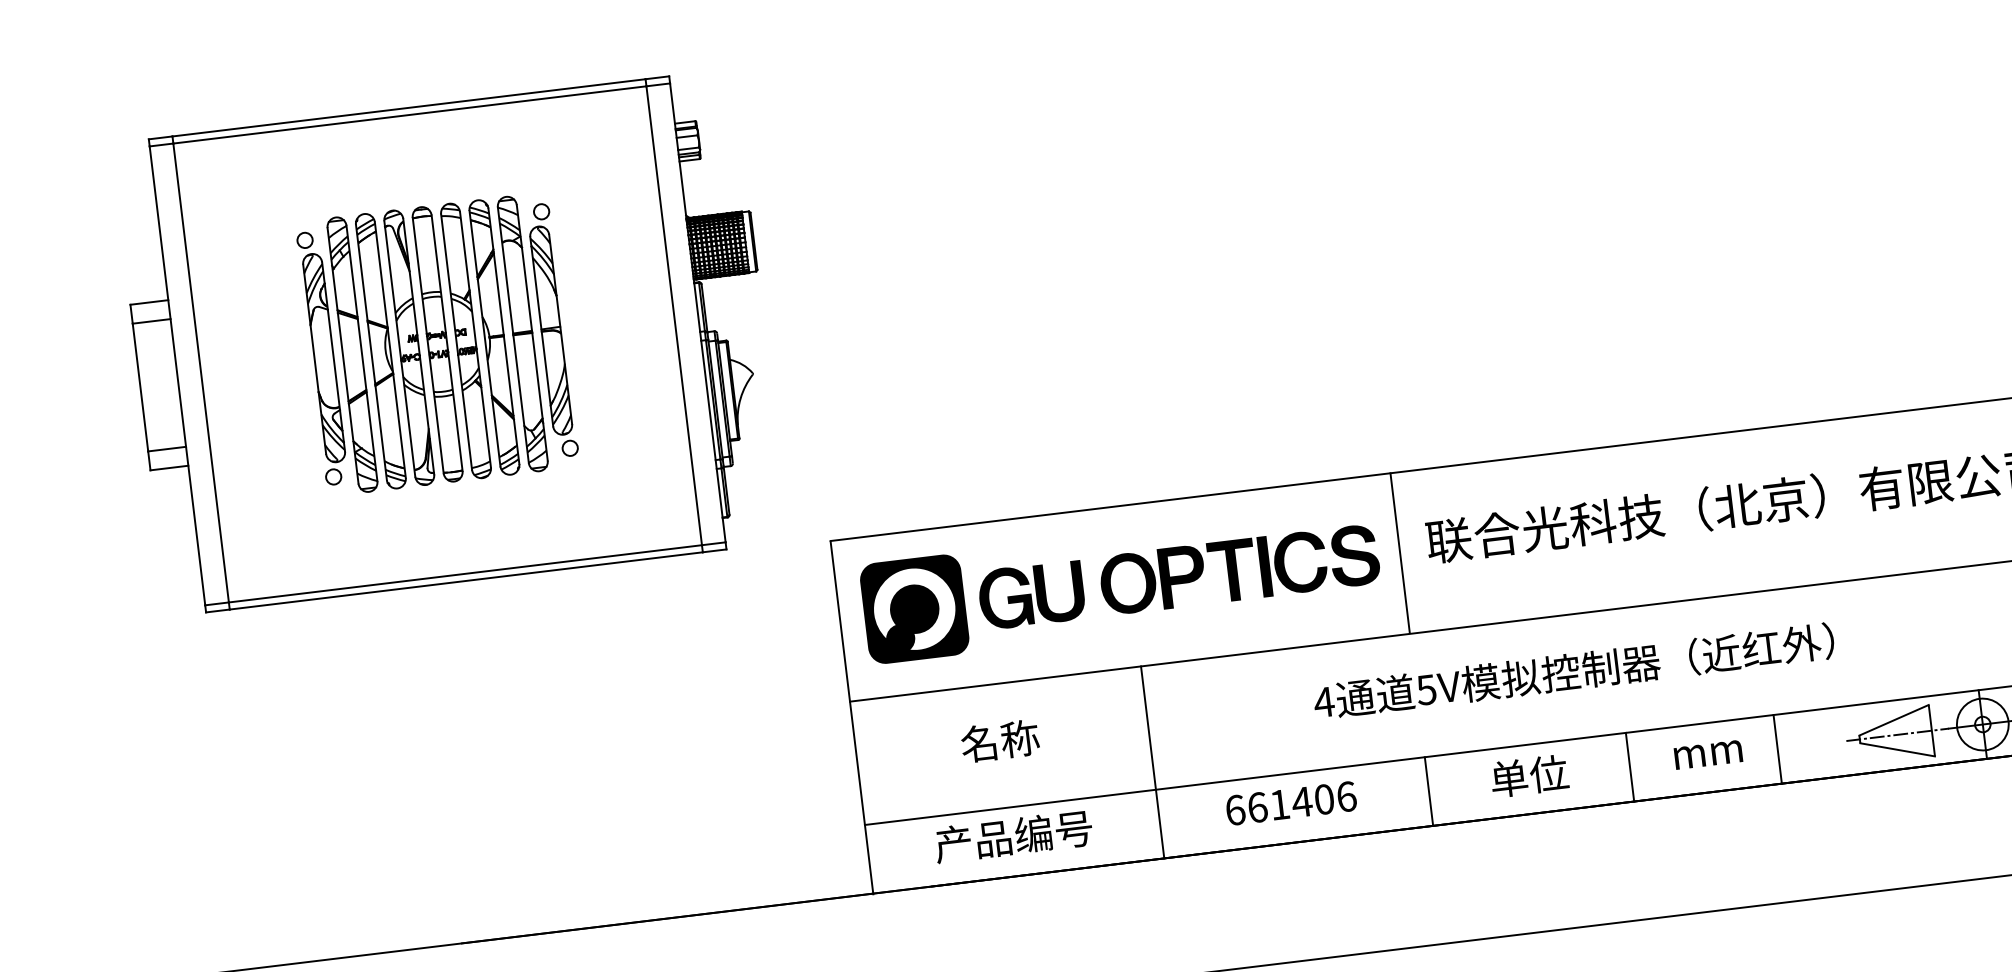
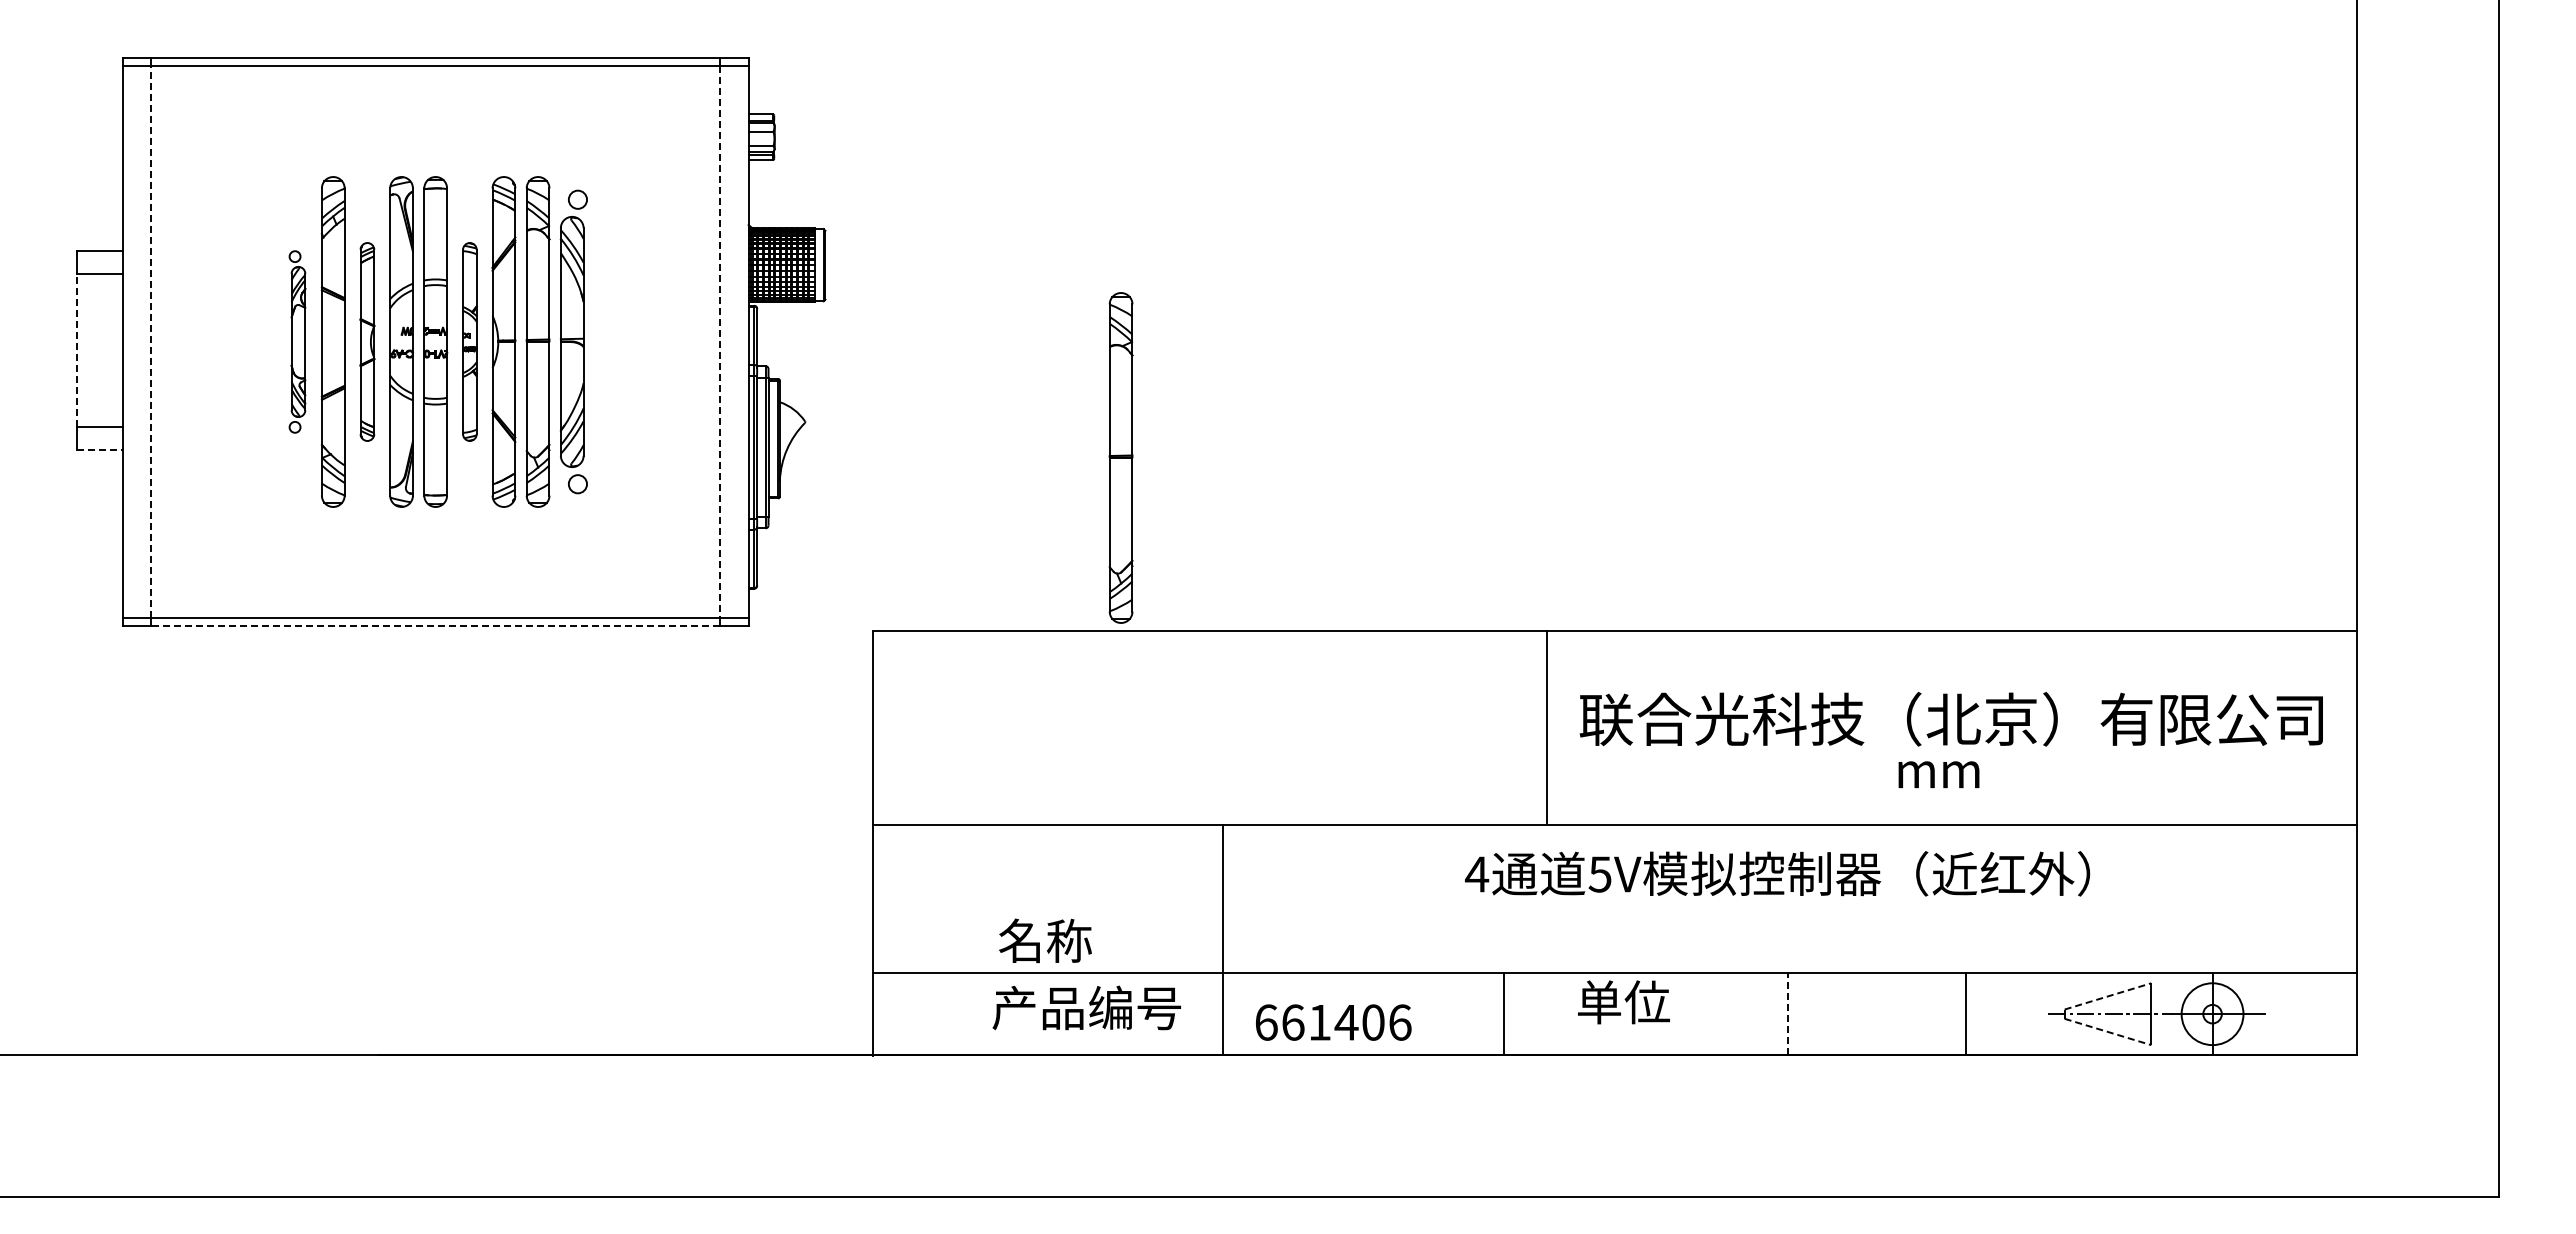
line: (674, 316) -> (720, 342), solid -> dashed
part: (465, 340) -> (469, 341), size x0.6
part: (380, 350) -> (367, 341), size x0.6
part: (322, 357) -> (297, 341), size x0.6
part: (1018, 371) -> (1120, 457), added
line: (201, 373) -> (151, 342), solid -> dashed
line: (140, 387) -> (77, 350), solid -> dashed
line: (169, 468) -> (100, 450), solid -> dashed
line: (466, 580) -> (435, 626), solid -> dashed
part: (1121, 583) -> (1211, 723), removed
text: (1573, 671) -> (1777, 873), moved
line: (1894, 720) -> (2108, 996), solid -> dashed
text: (1000, 740) -> (1045, 940), moved
line: (1898, 750) -> (2108, 1032), solid -> dashed
text: (1707, 754) -> (1938, 774), moved
line: (1630, 766) -> (1788, 1013), solid -> dashed
text: (1529, 776) -> (1623, 1002), moved
line: (1428, 790) -> (1503, 1013), moved
text: (1291, 803) -> (1333, 1022), moved
text: (1013, 836) -> (1086, 1007), moved

